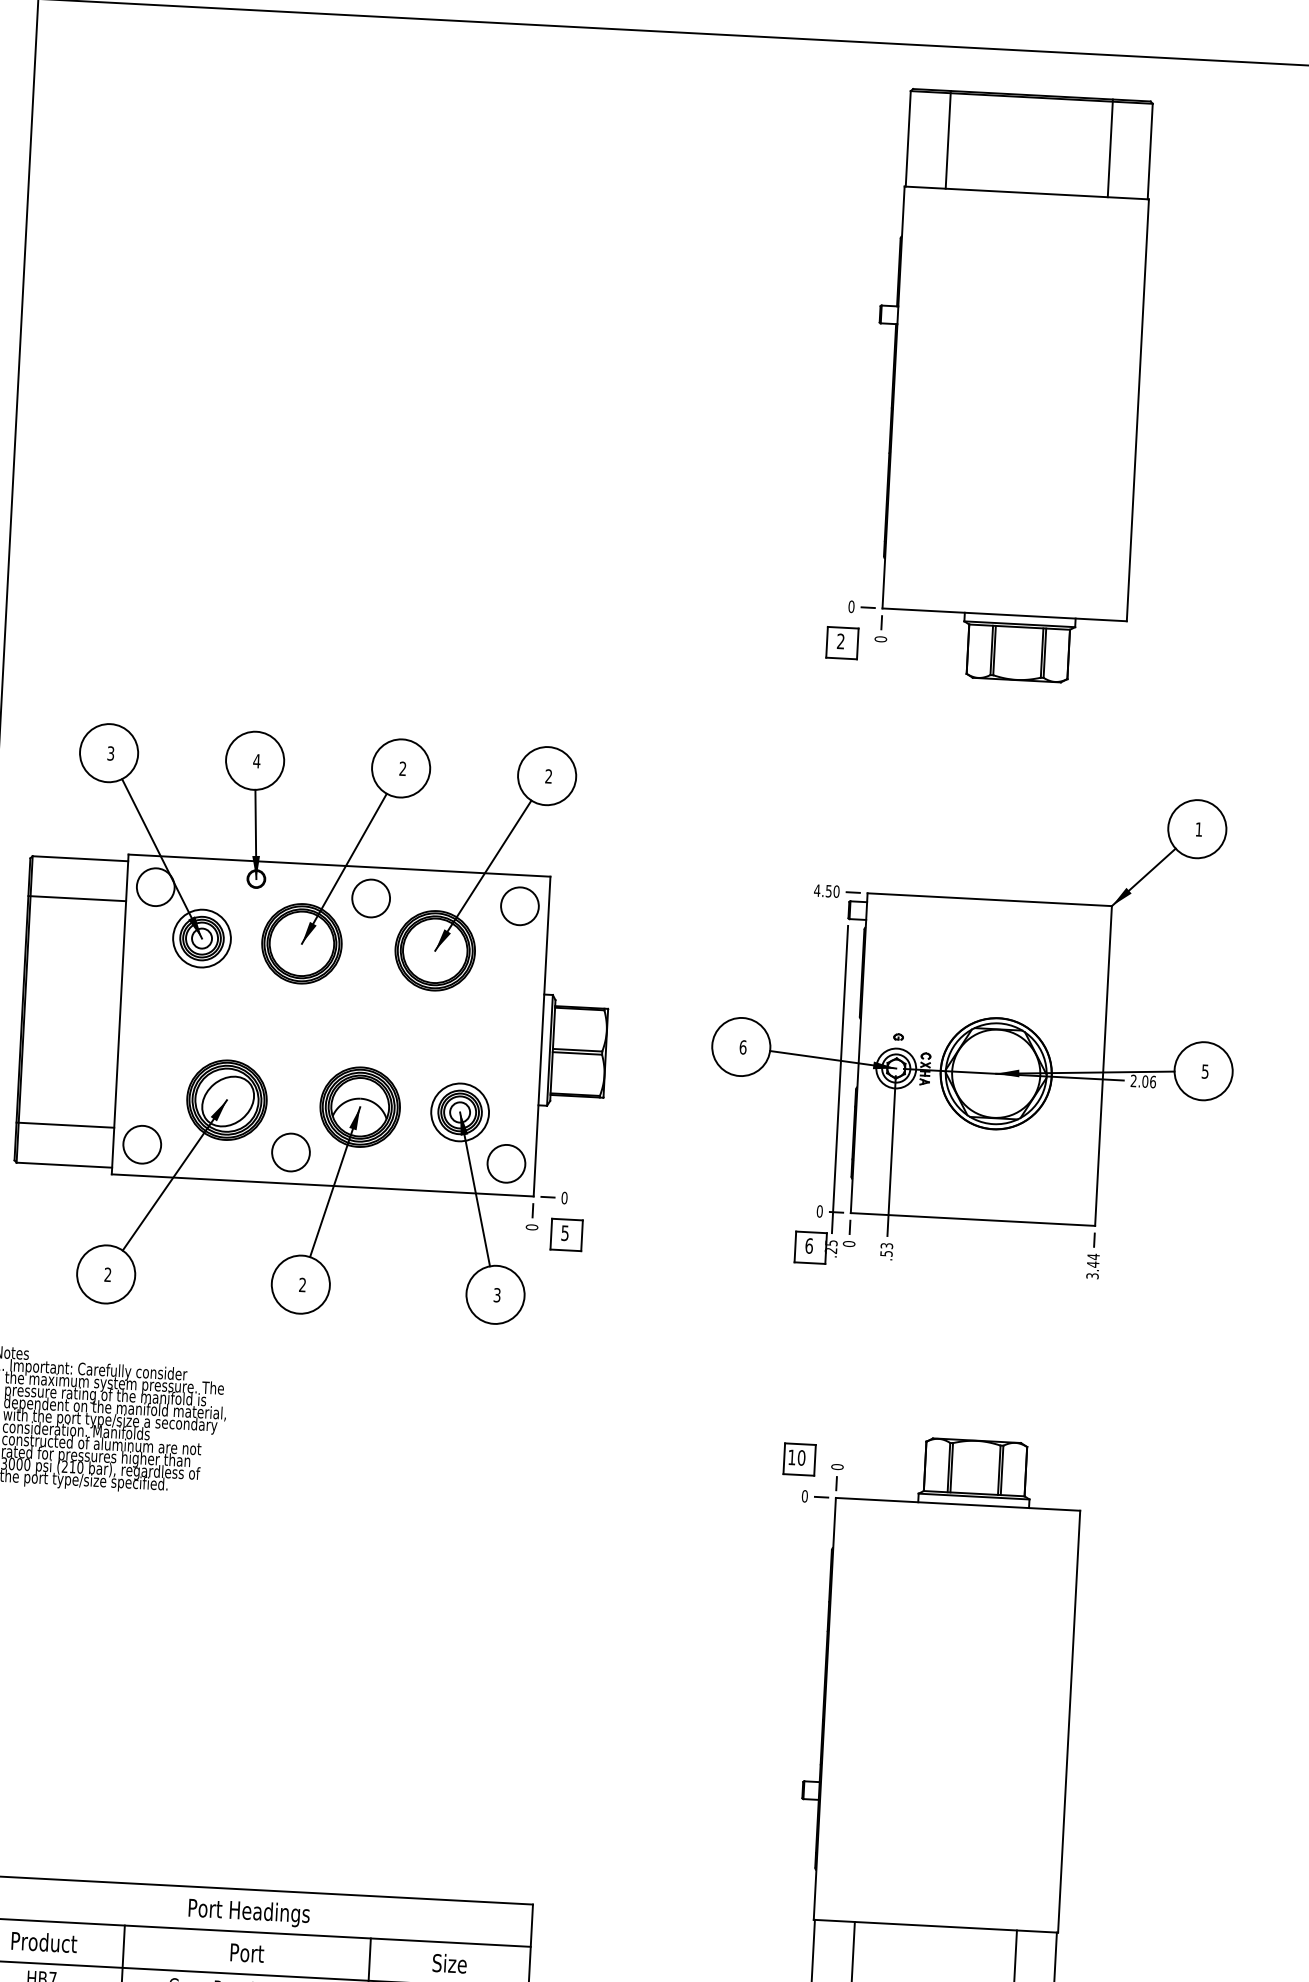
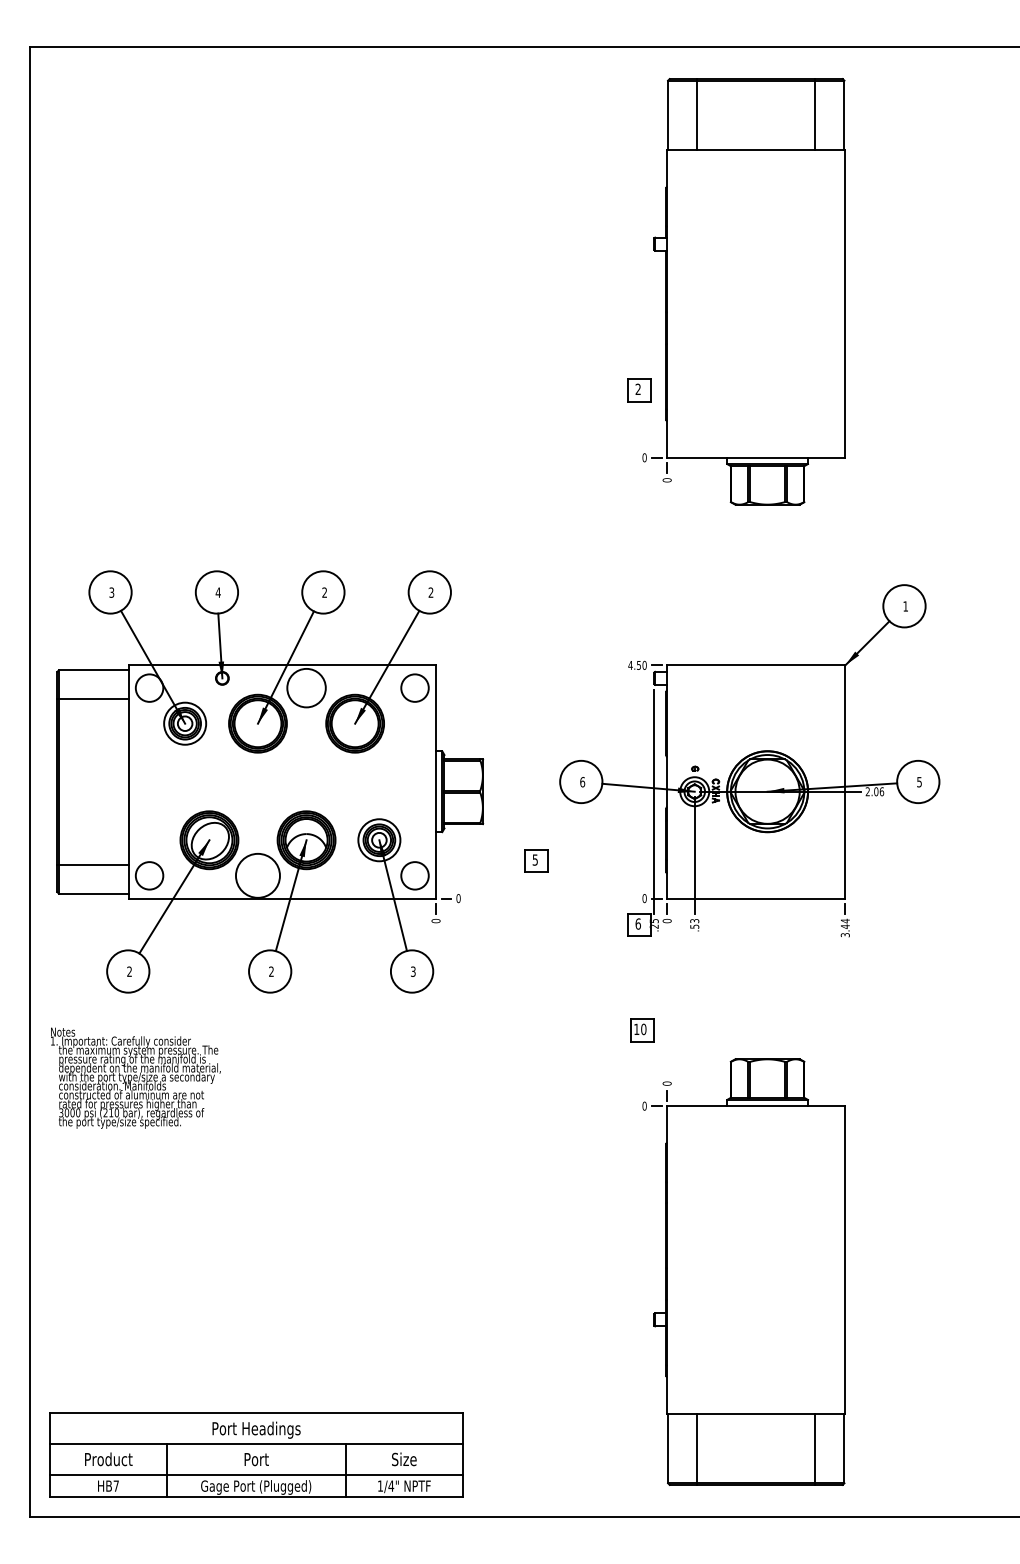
part: (842, 643) -> (639, 390), moved
circle: (371, 897) -> (306, 687), size x1.4
circle: (290, 1152) -> (257, 875), size x1.6
part: (566, 1233) -> (536, 860), moved
part: (799, 1459) -> (642, 1030), moved

